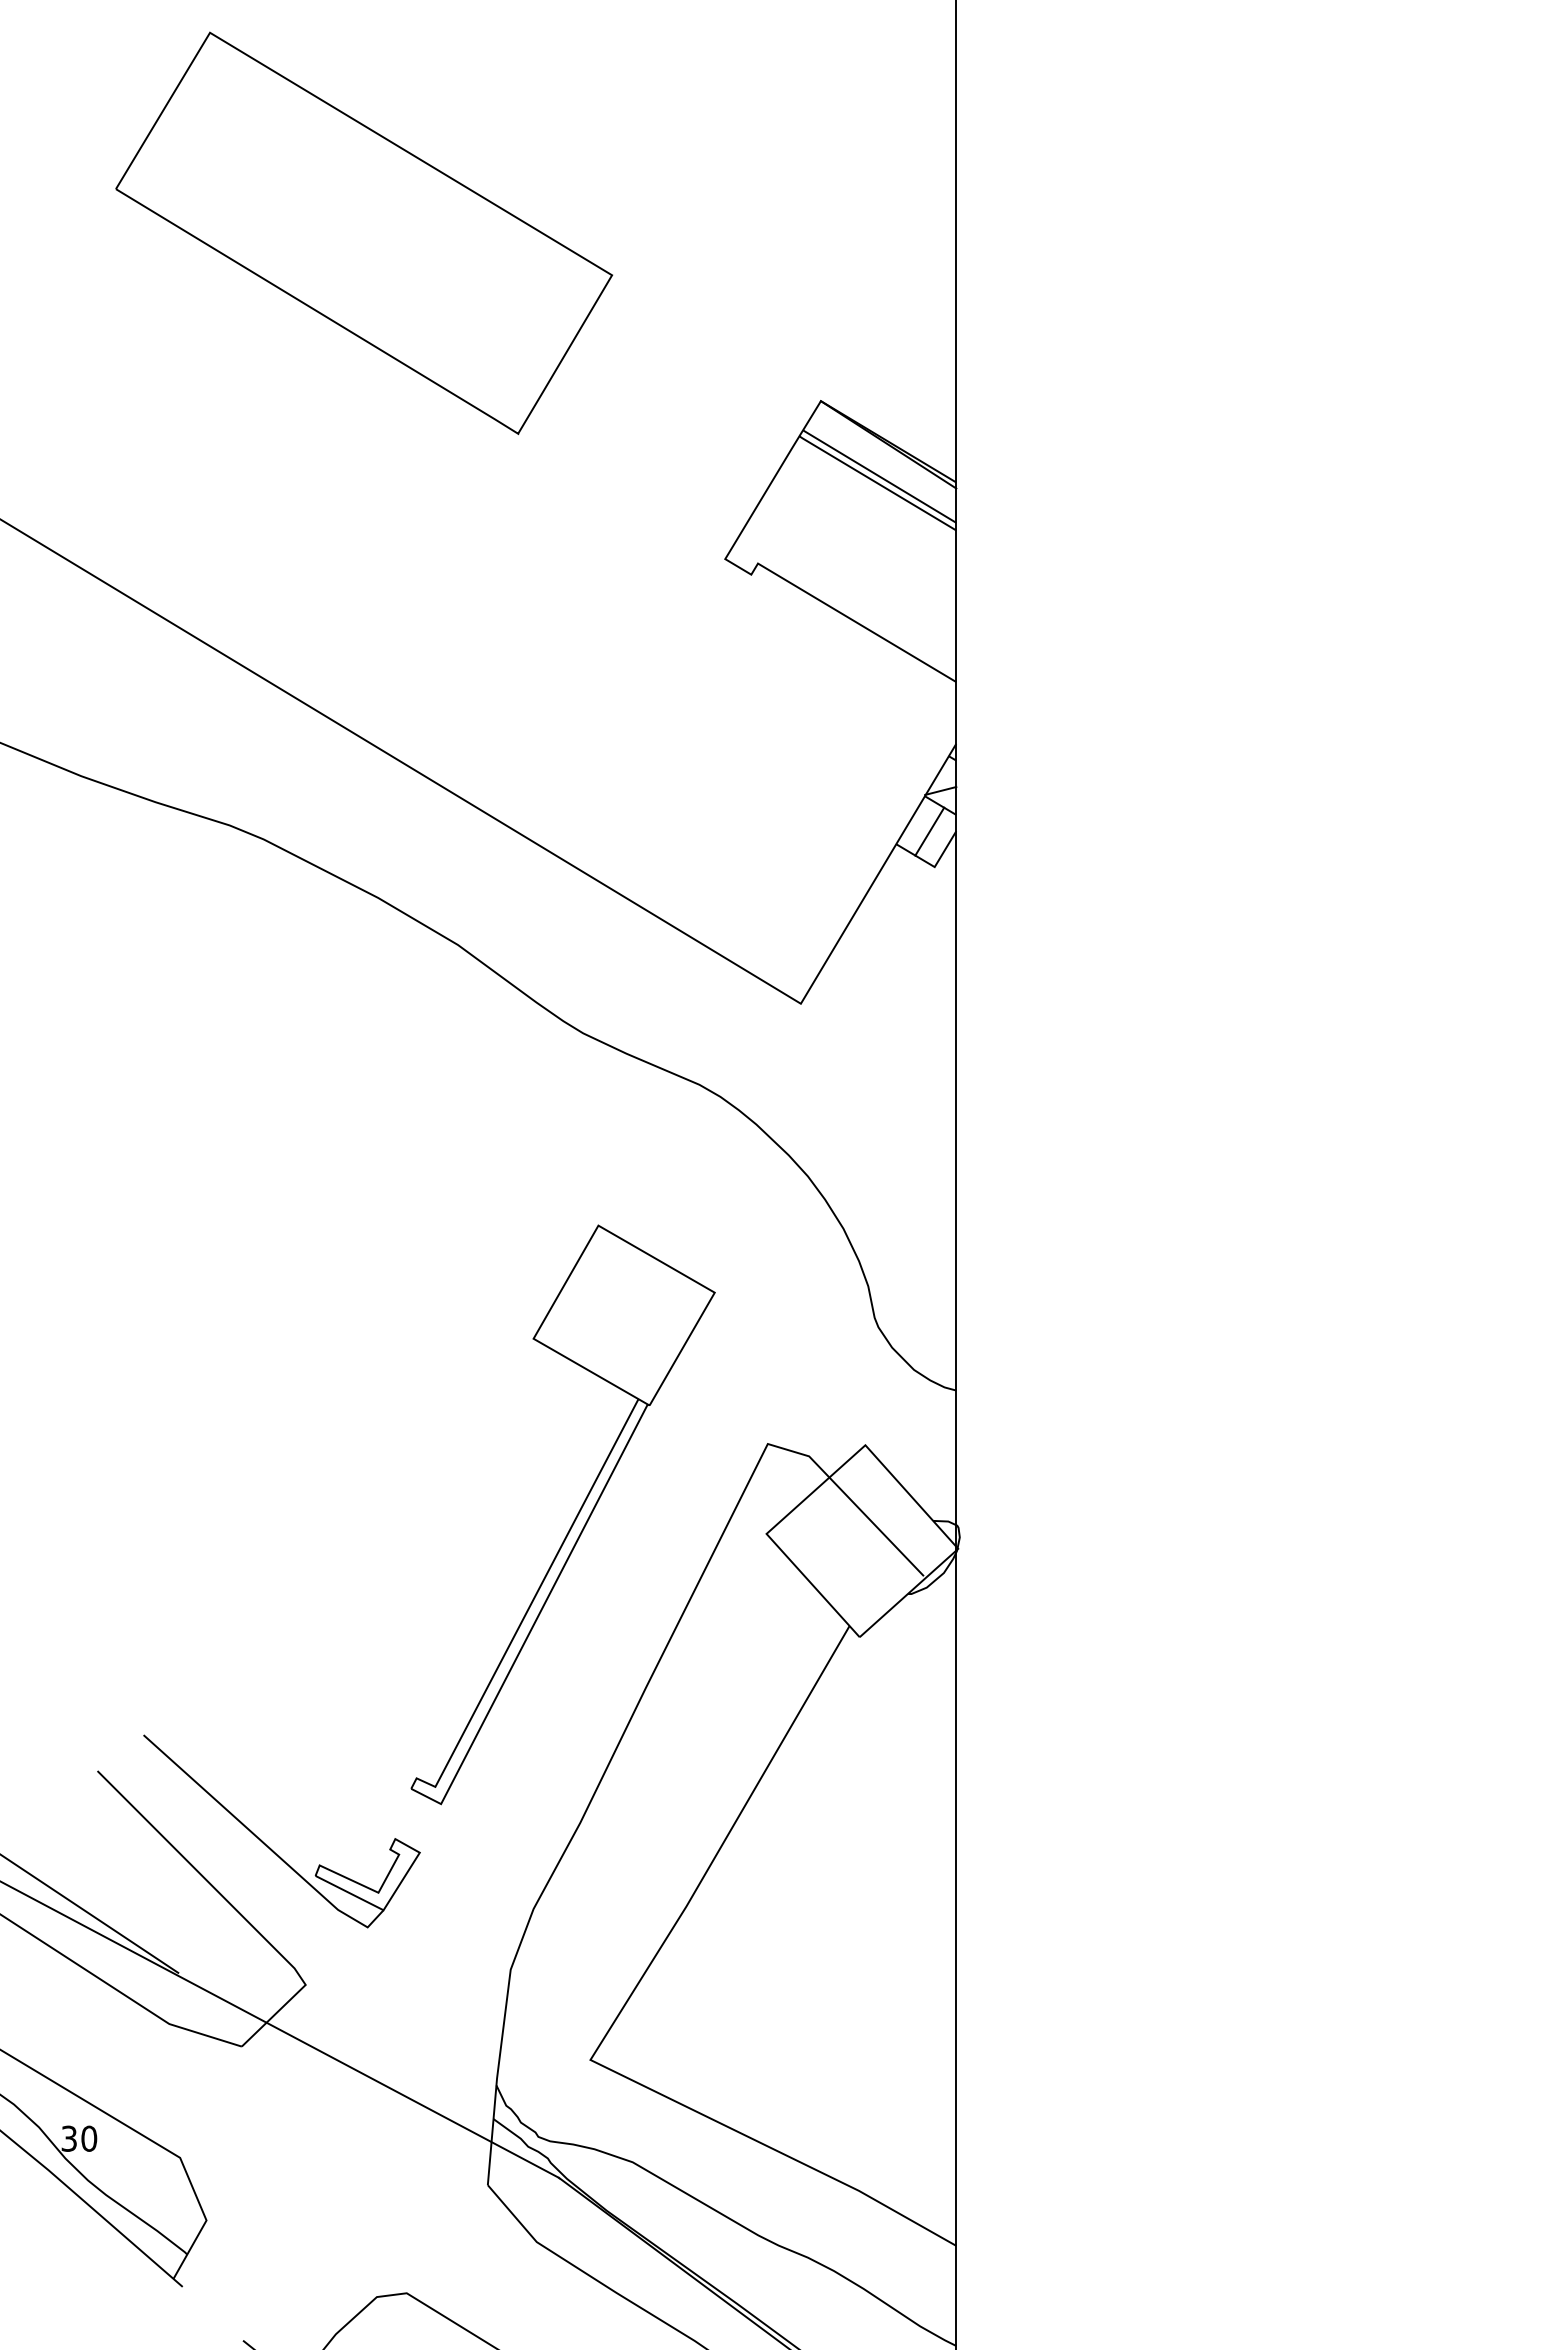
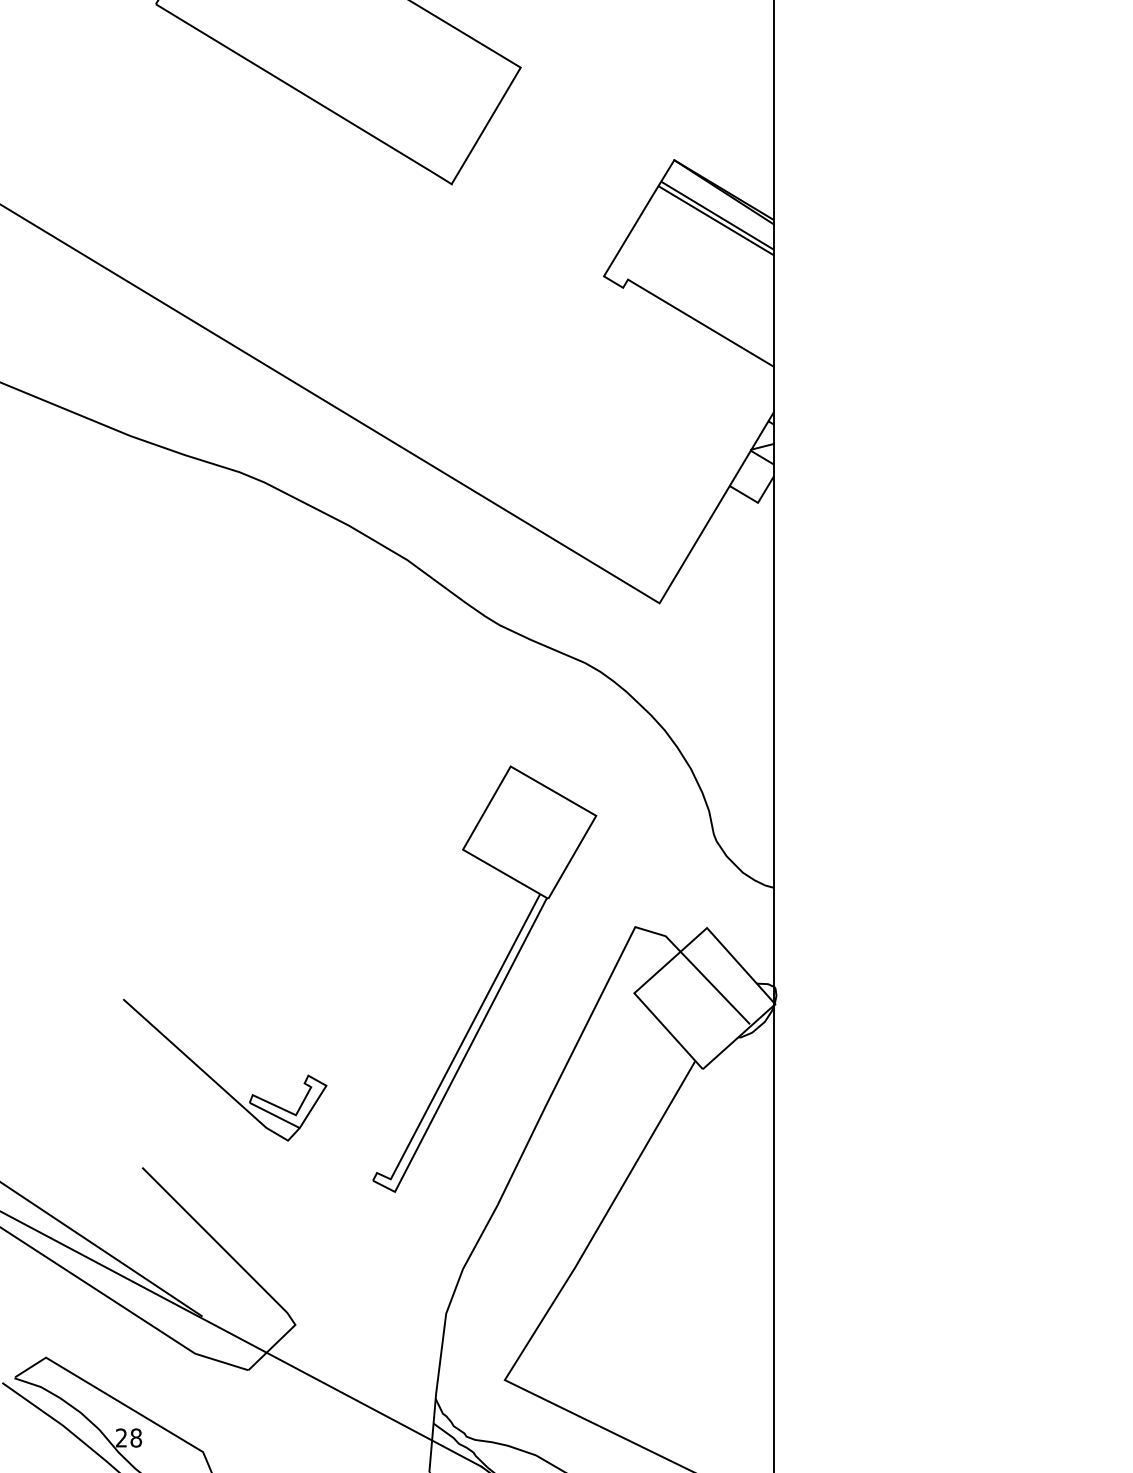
line: (929, 831) -> (754, 476), removed
part: (269, 1846) -> (215, 1081), moved
text: (79, 2138) -> (129, 1437), 30 -> 28

